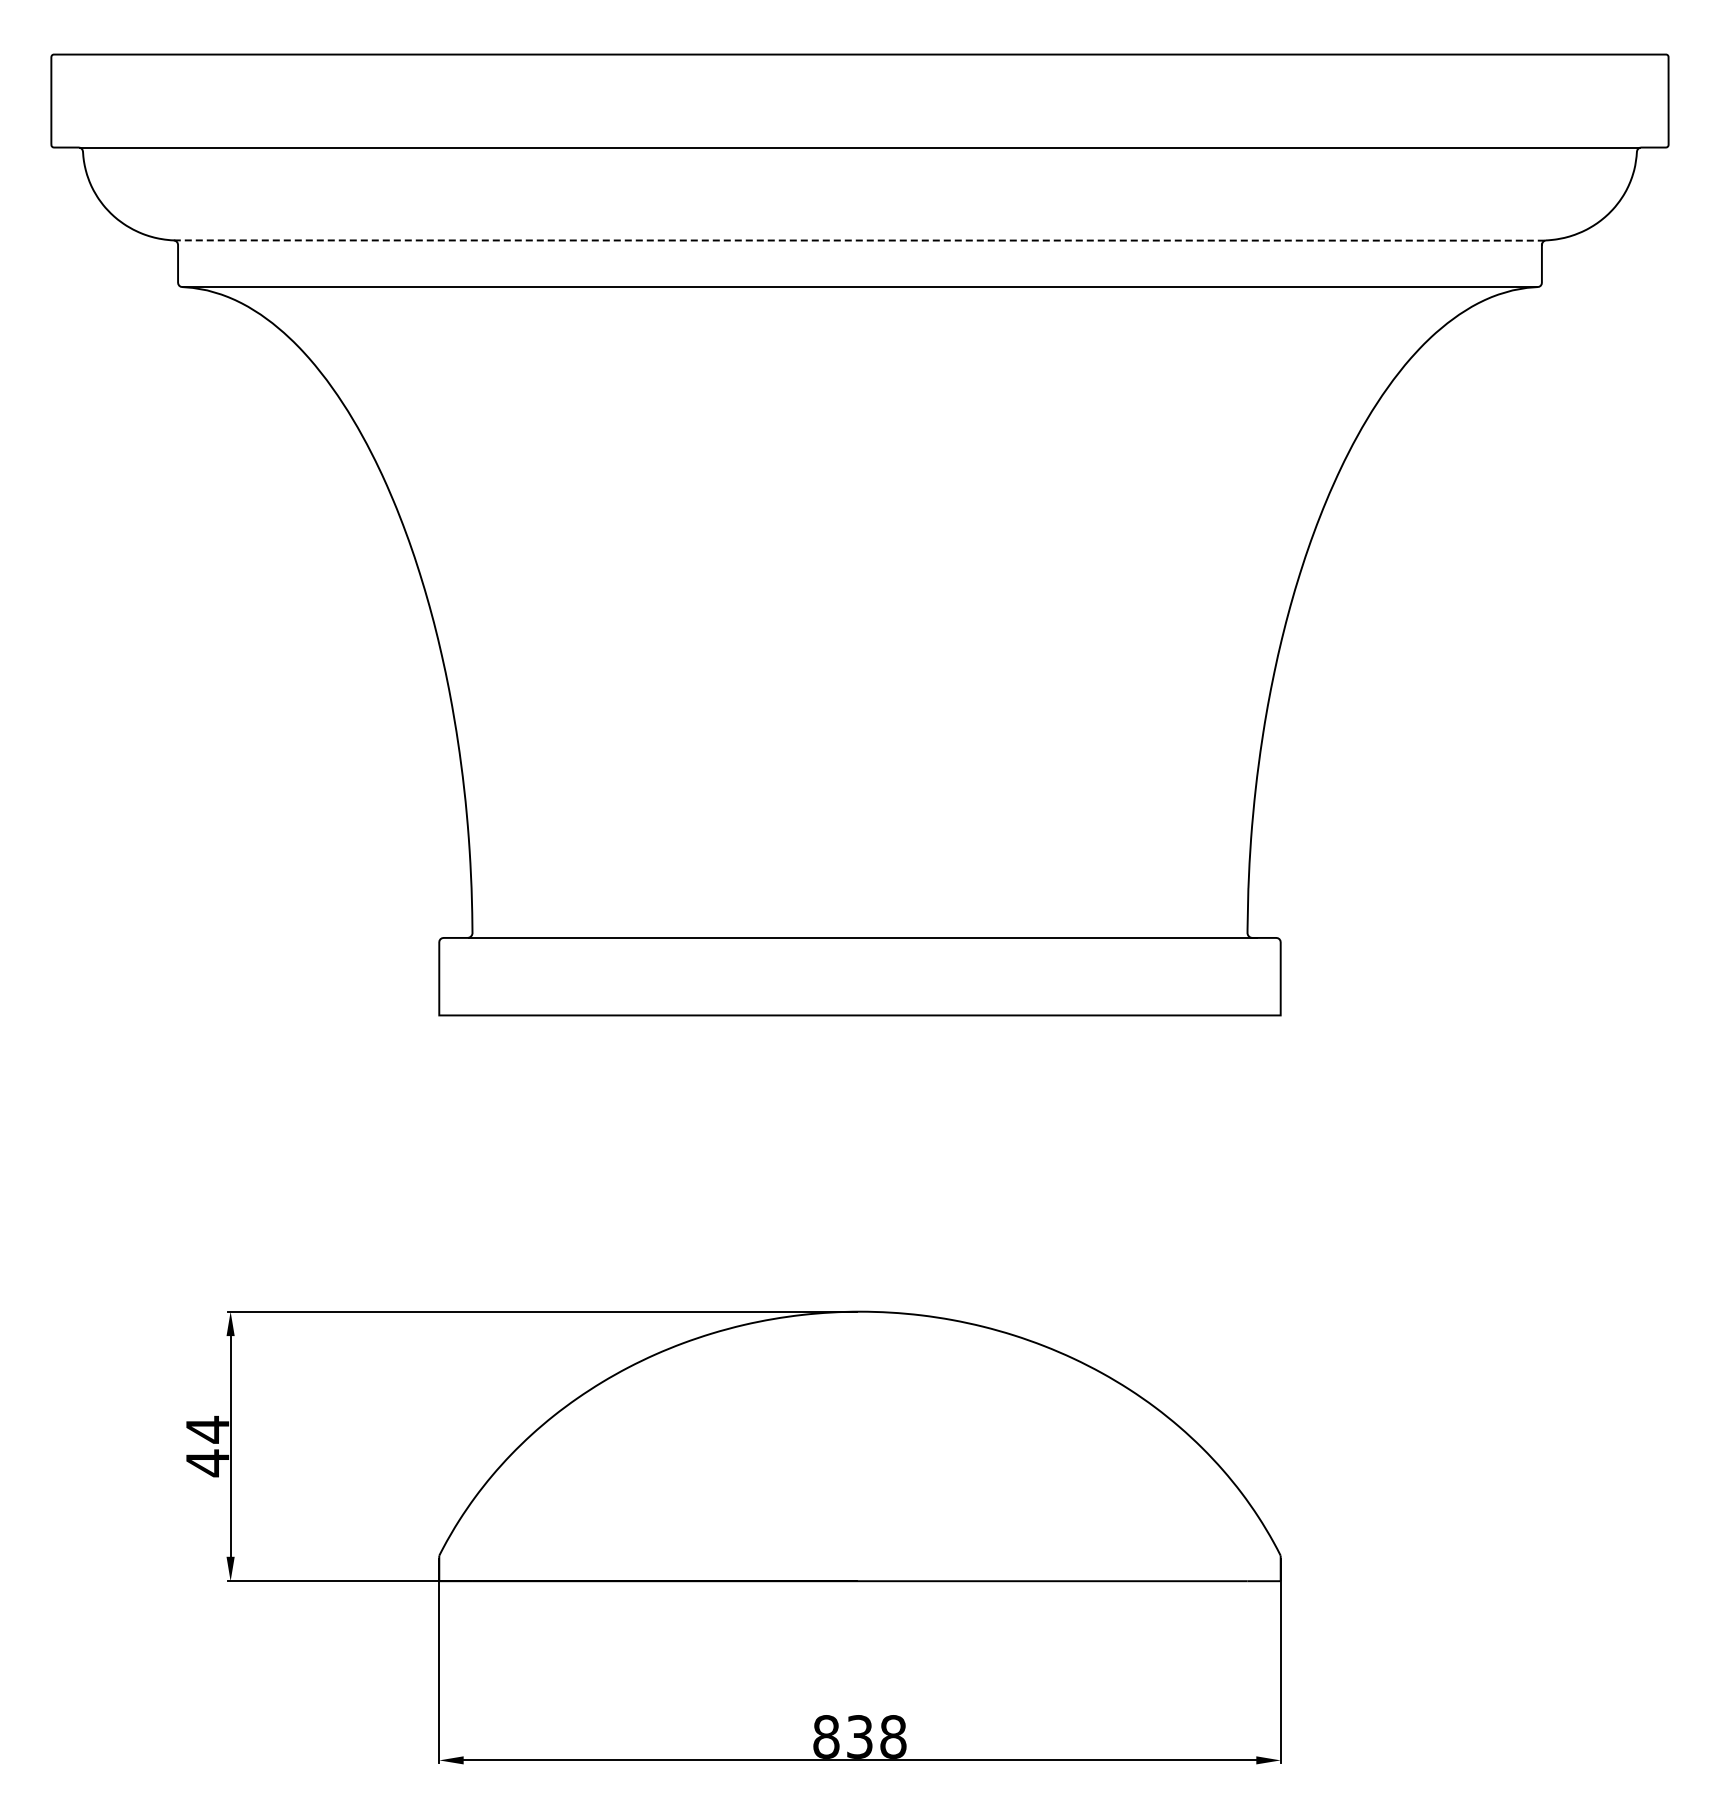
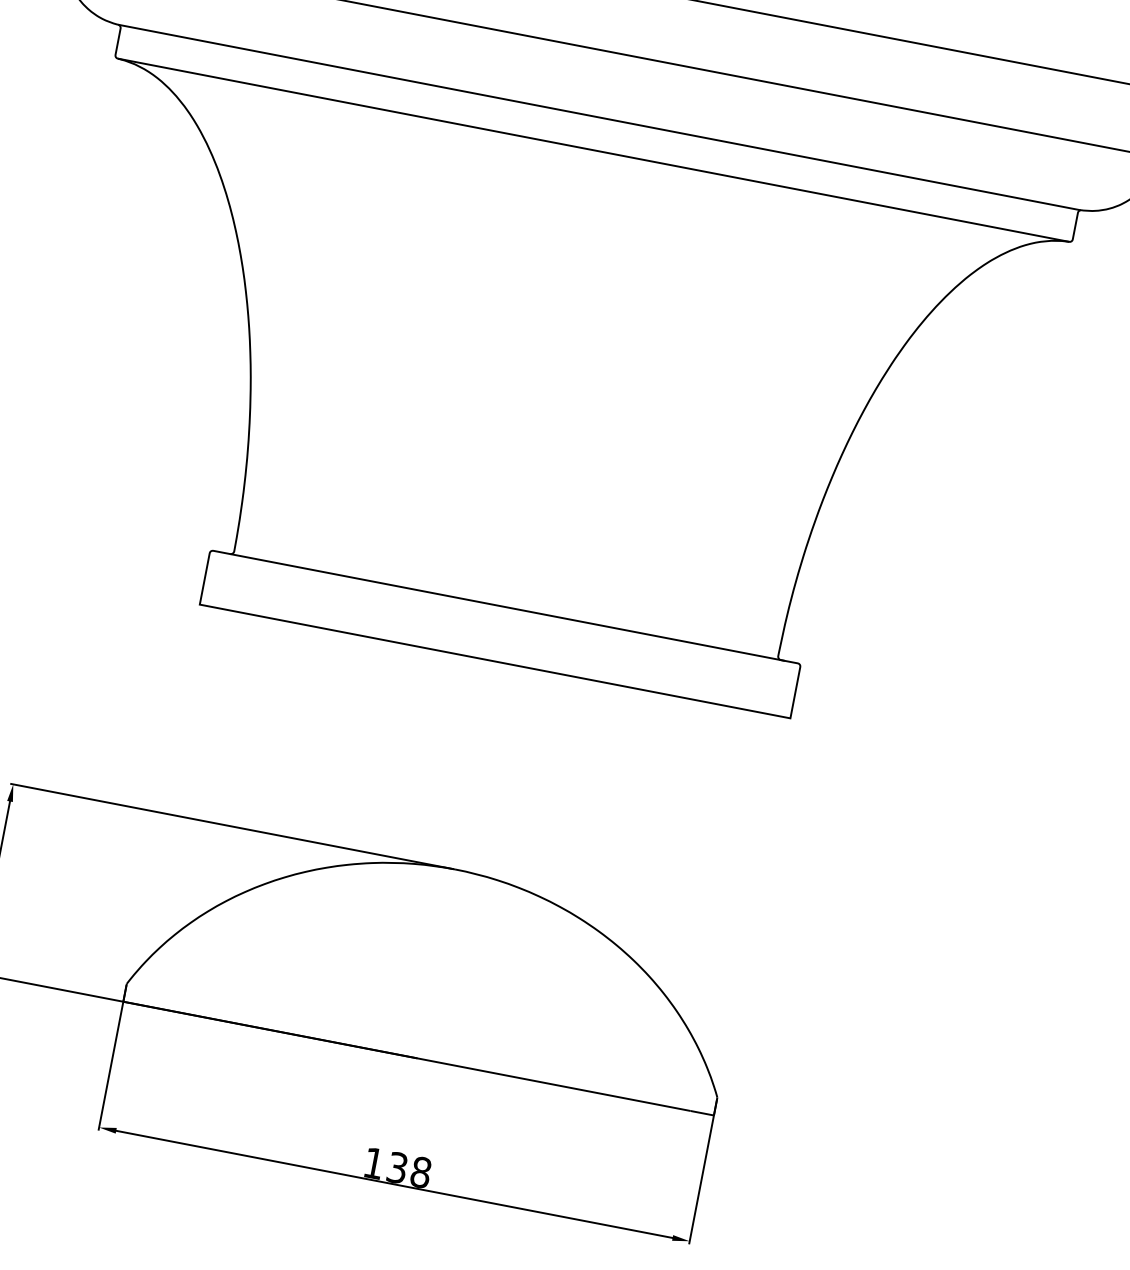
line: (859, 240) -> (599, 117), dashed -> solid
text: (826, 1736) -> (374, 1163), 838 -> 138

